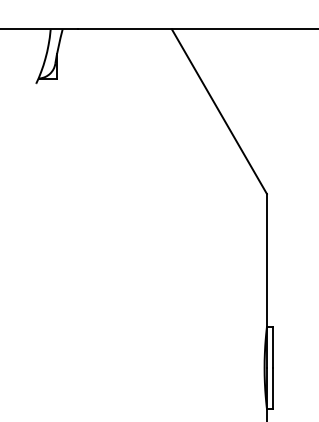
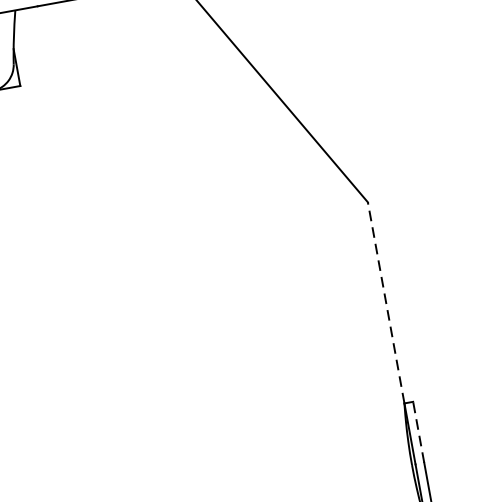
line: (266, 260) -> (385, 302), solid -> dashed
line: (272, 347) -> (418, 432), solid -> dashed

